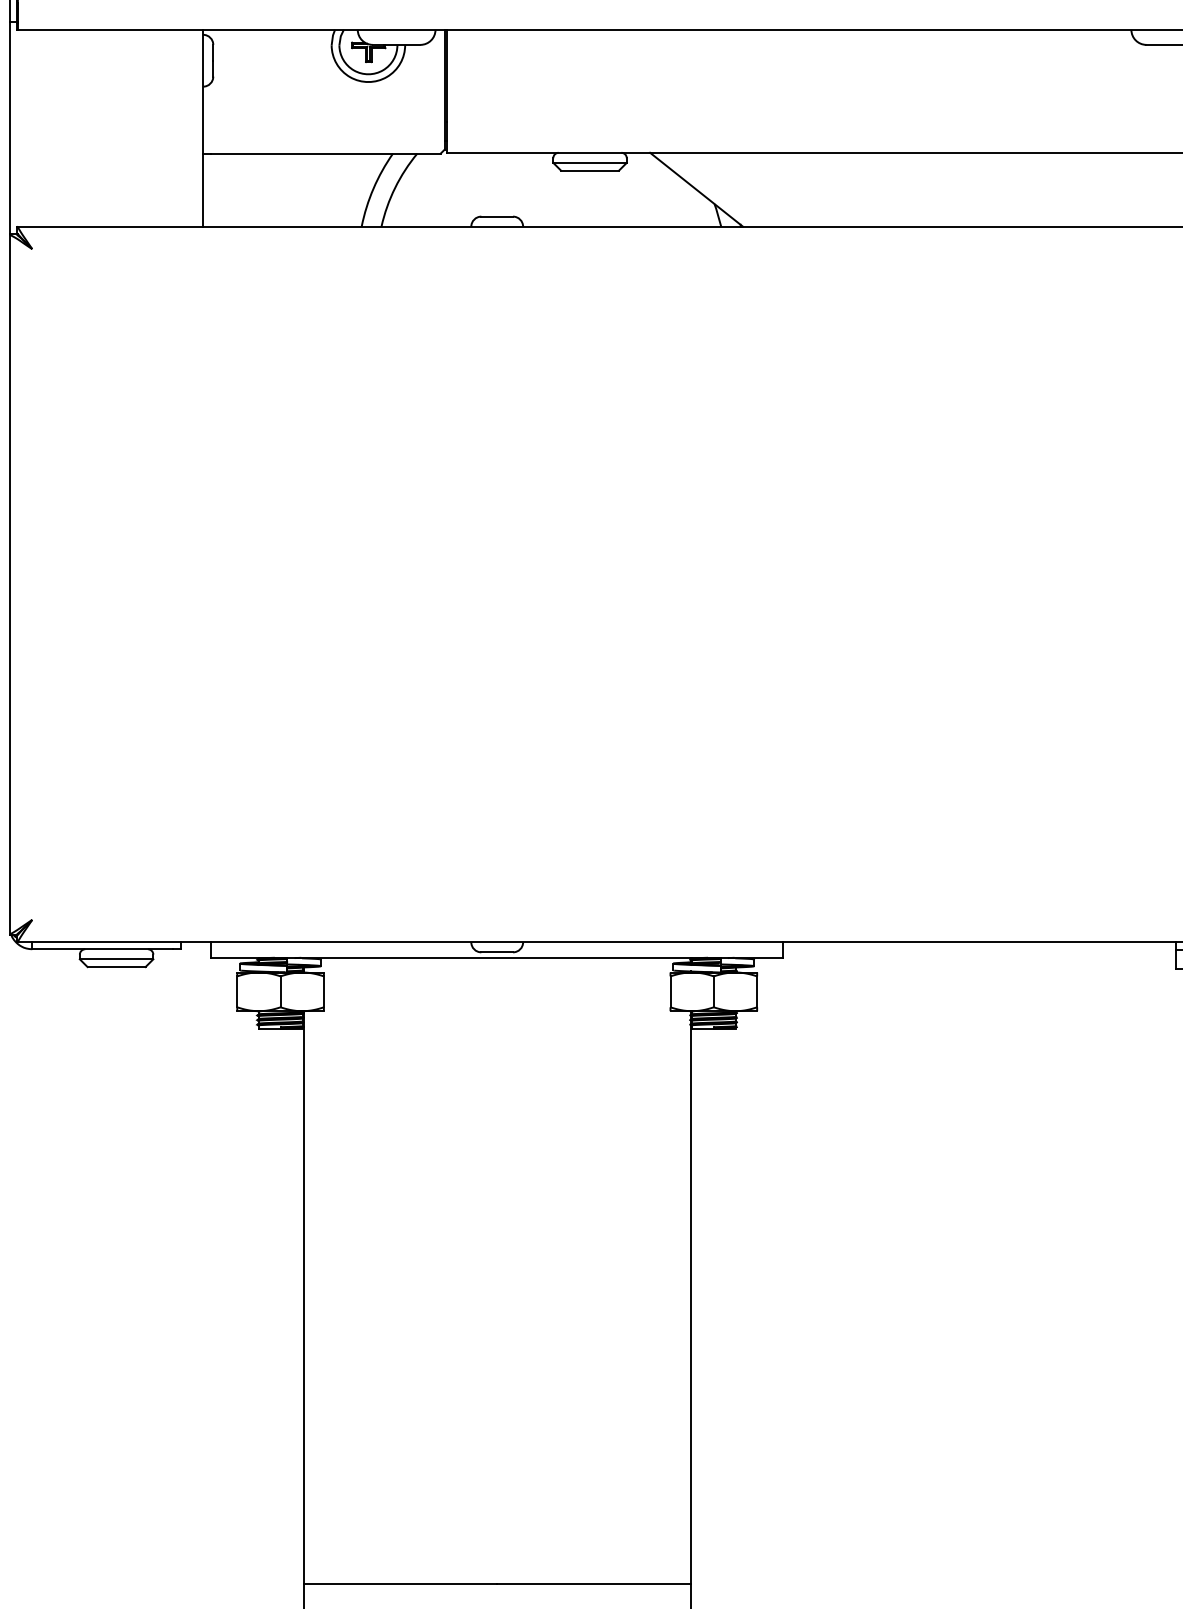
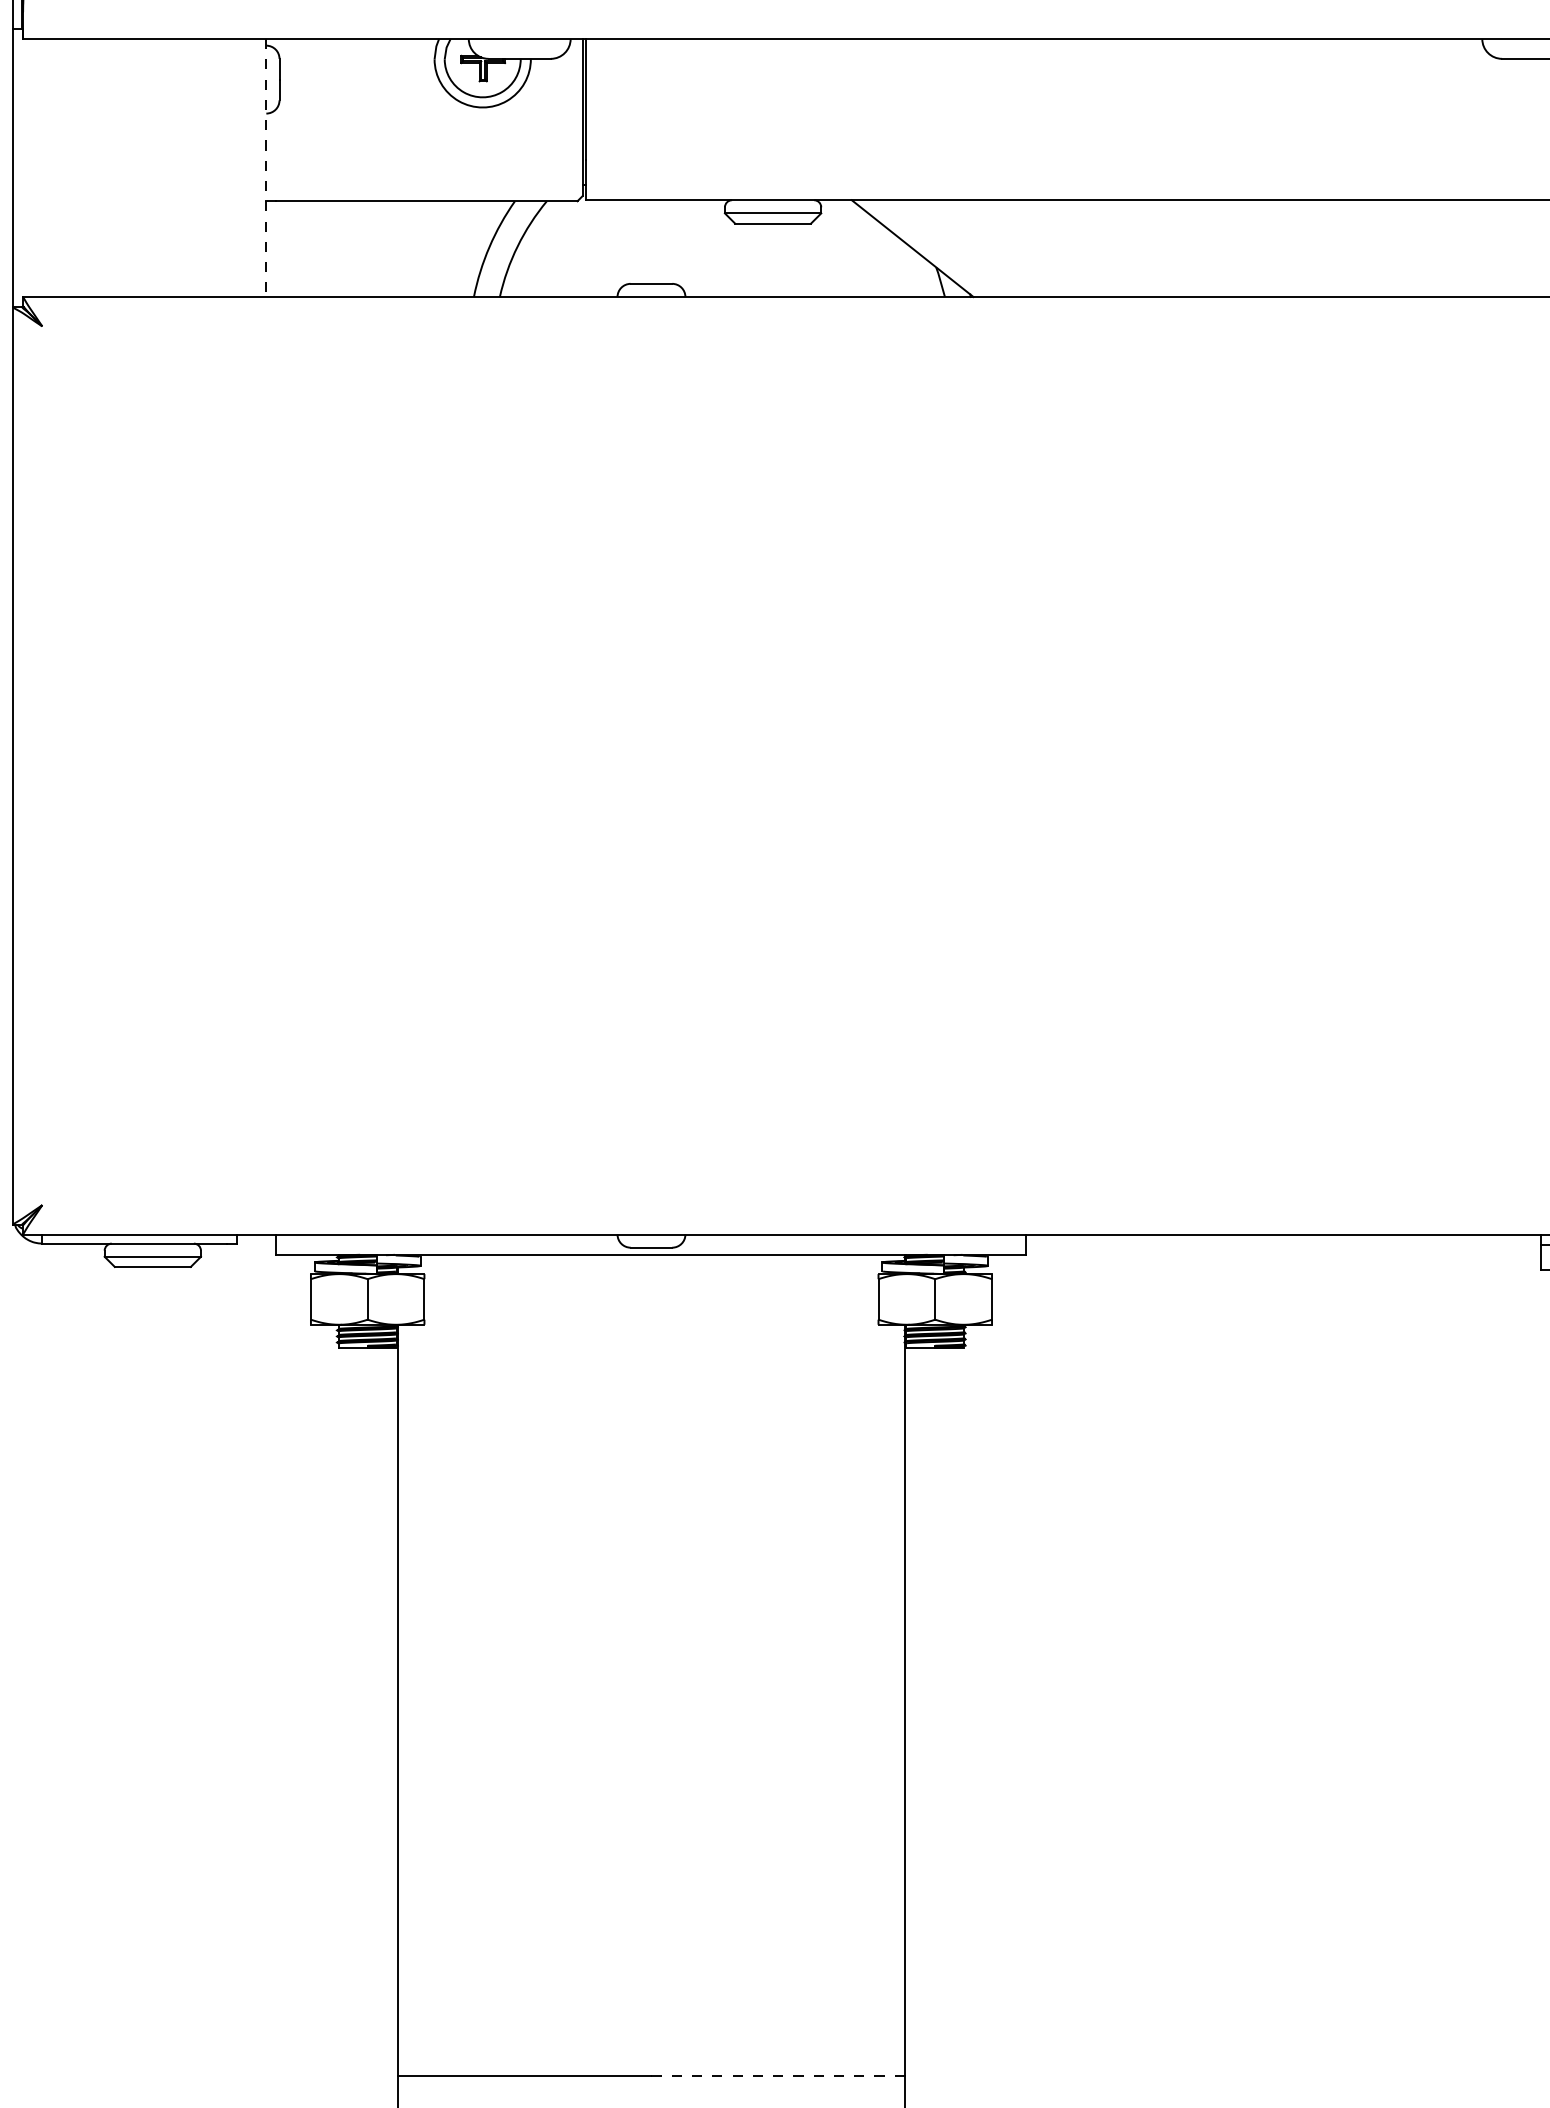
line: (203, 128) -> (266, 168), solid -> dashed
line: (593, 1584) -> (777, 2075), solid -> dashed

